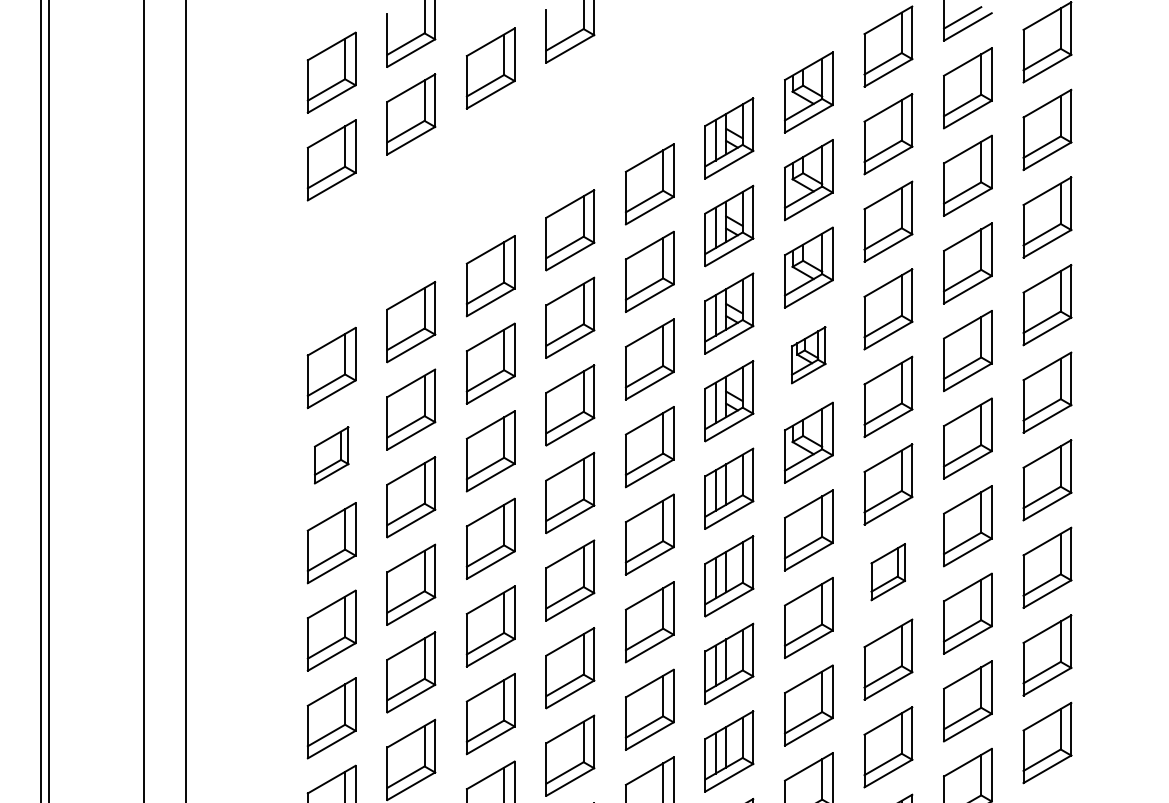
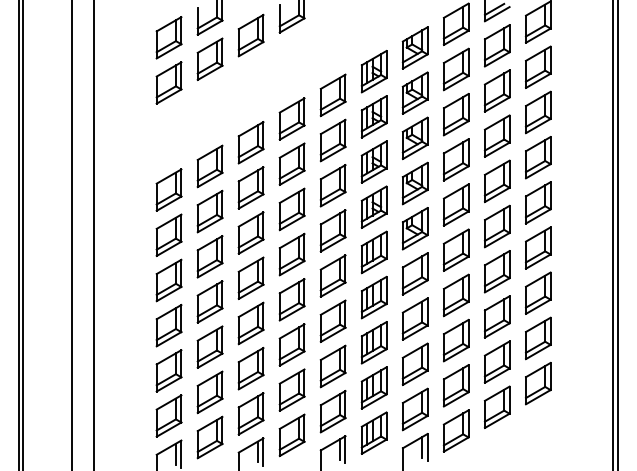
part: (807, 355) -> (414, 183), size x1.43
part: (330, 454) -> (168, 234), size x1.43
part: (886, 572) -> (455, 295), size x1.43

